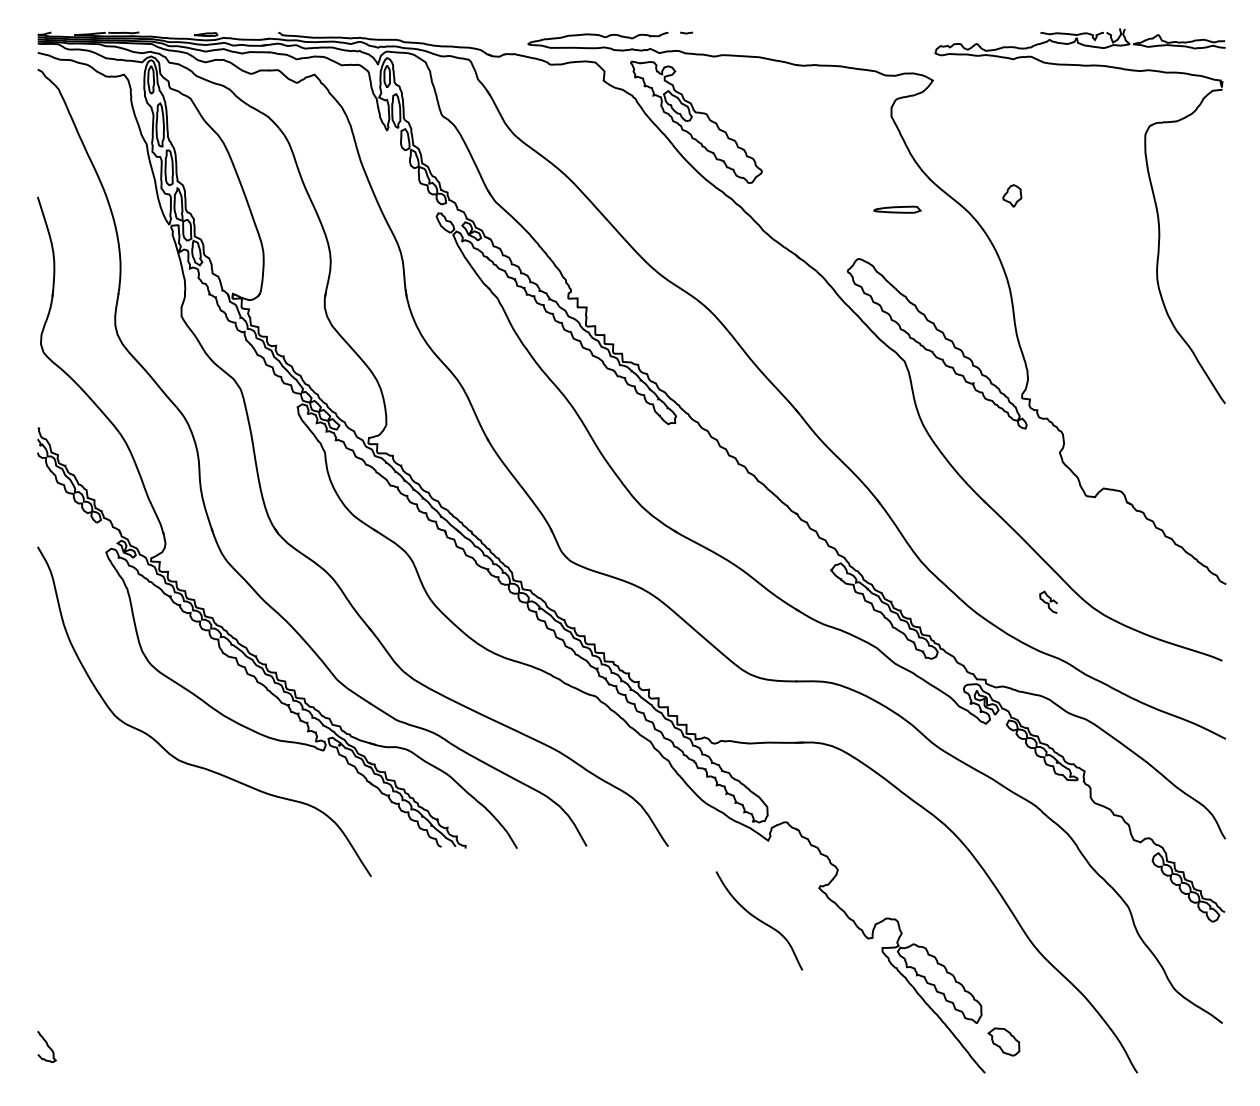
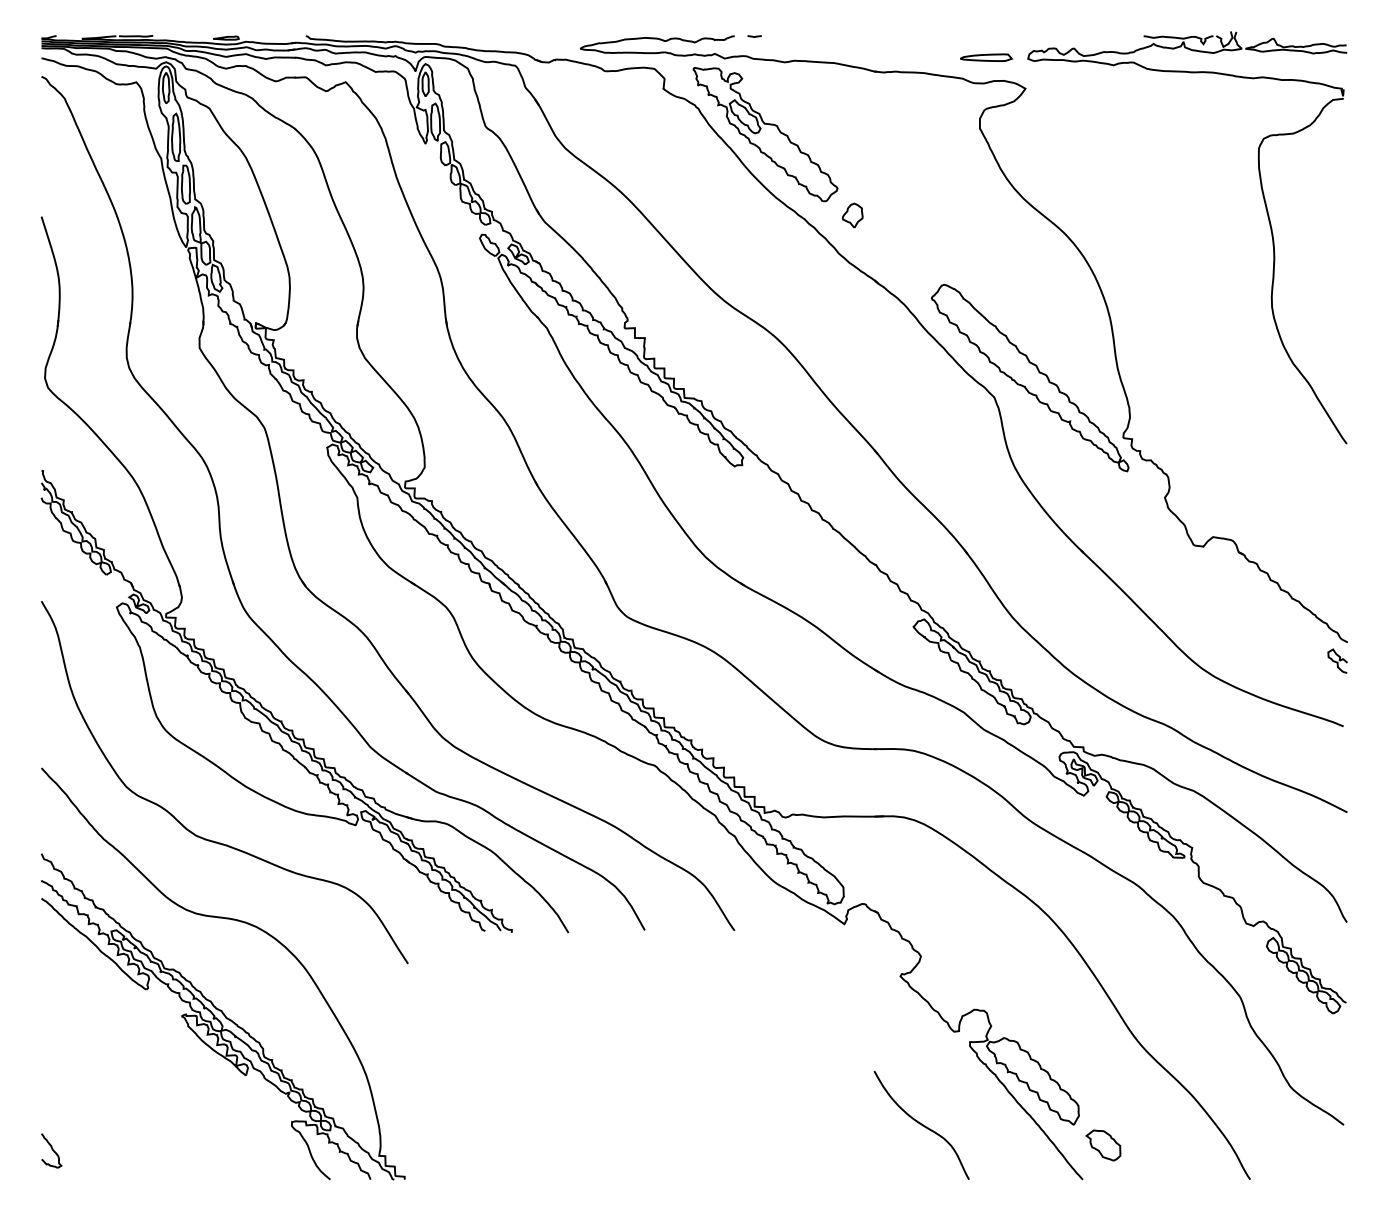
part: (1012, 195) -> (852, 215), moved
part: (897, 209) -> (986, 57), moved
curve: (1049, 601) -> (1338, 660), moved
part: (183, 901) -> (201, 991), added
curve: (759, 921) -> (921, 1125), moved

